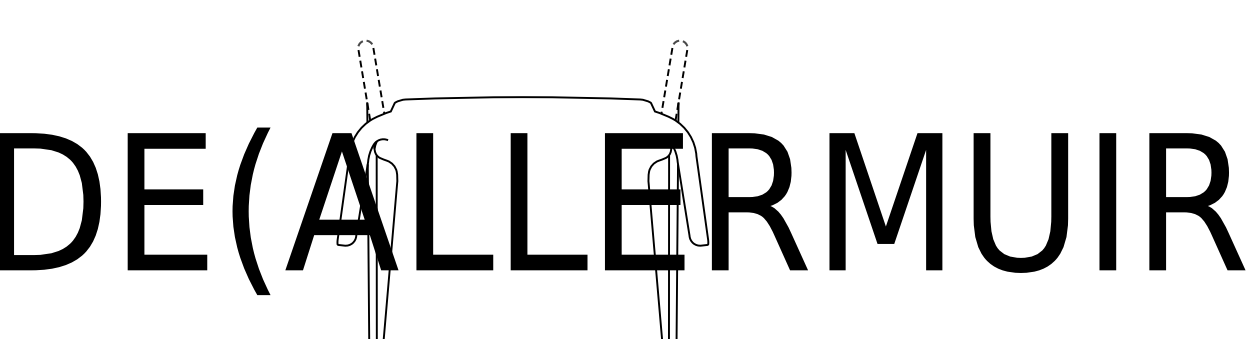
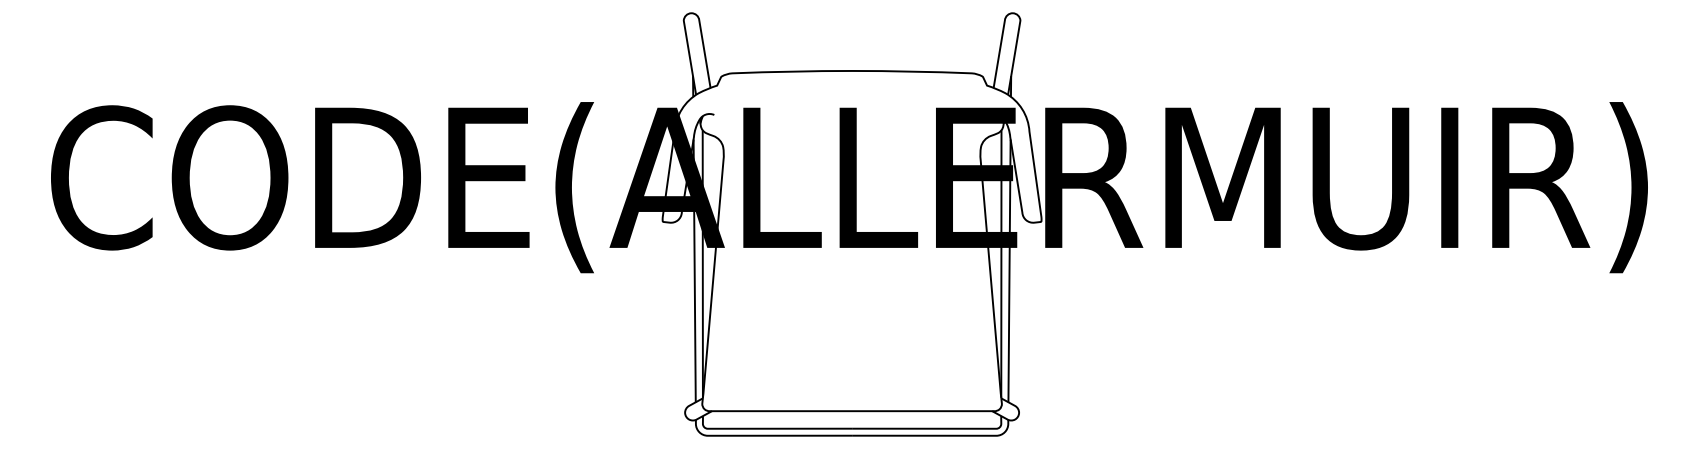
line: (363, 40) -> (689, 13), dashed -> solid
line: (681, 40) -> (1014, 13), dashed -> solid

